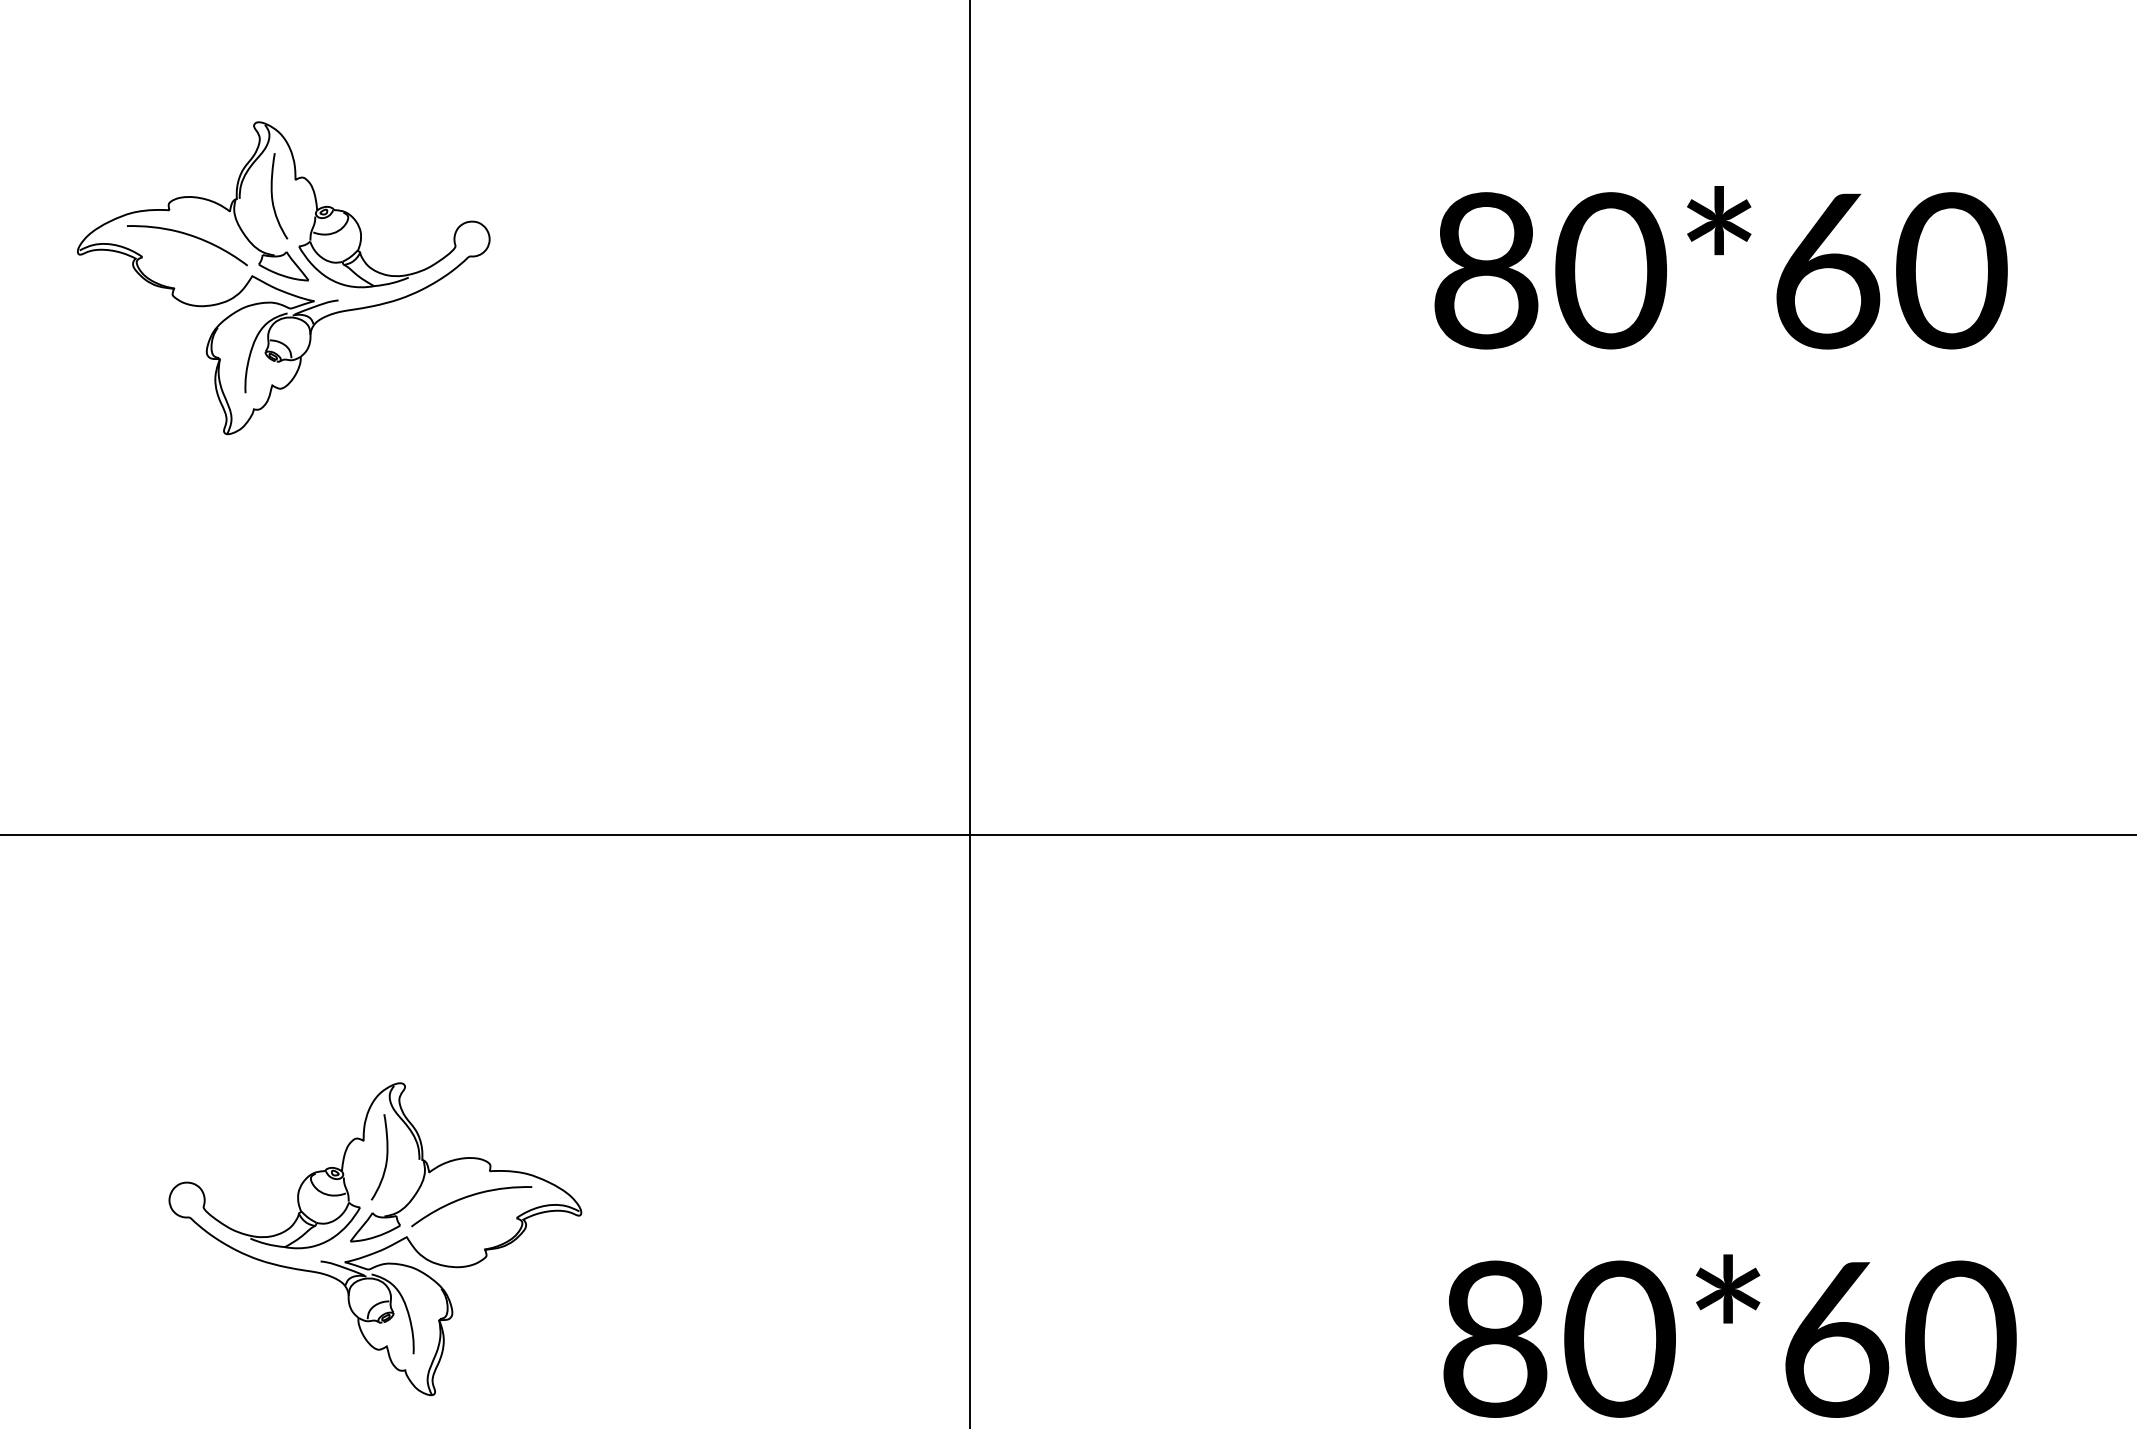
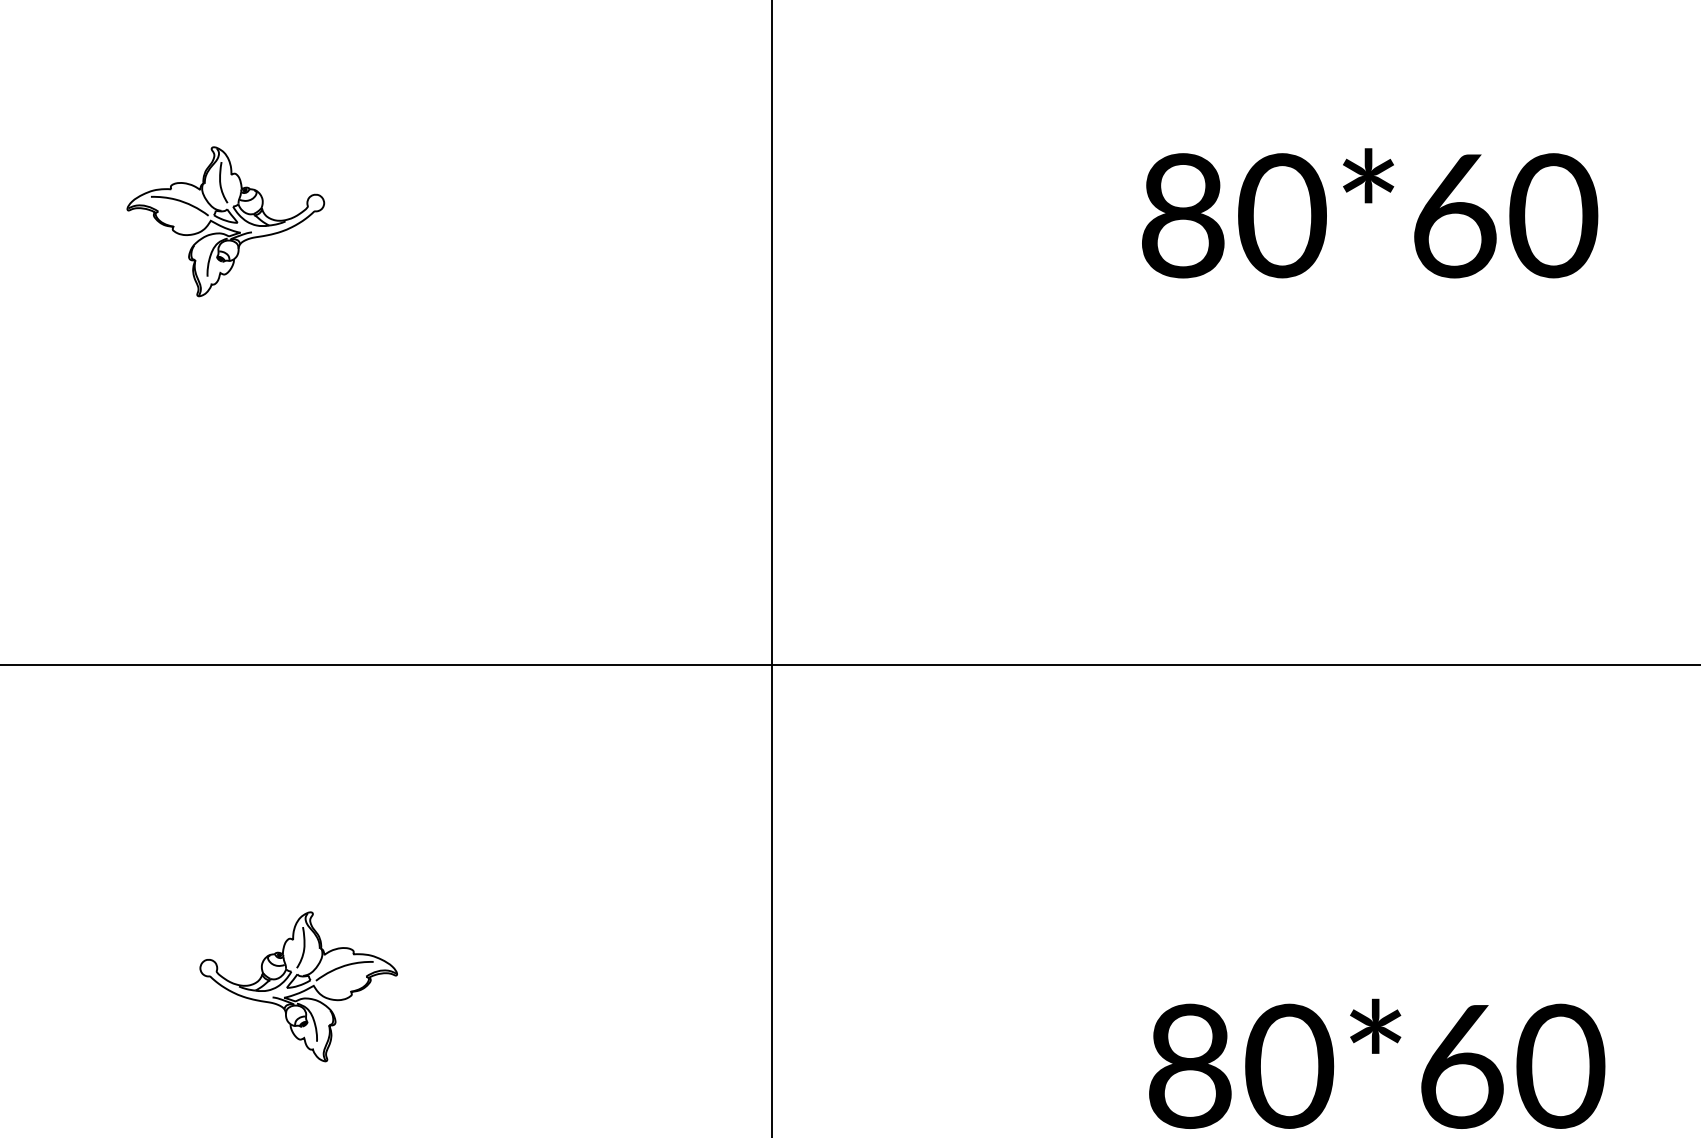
part: (283, 278) -> (225, 221), size x0.6
part: (375, 1239) -> (298, 986), size x0.6

